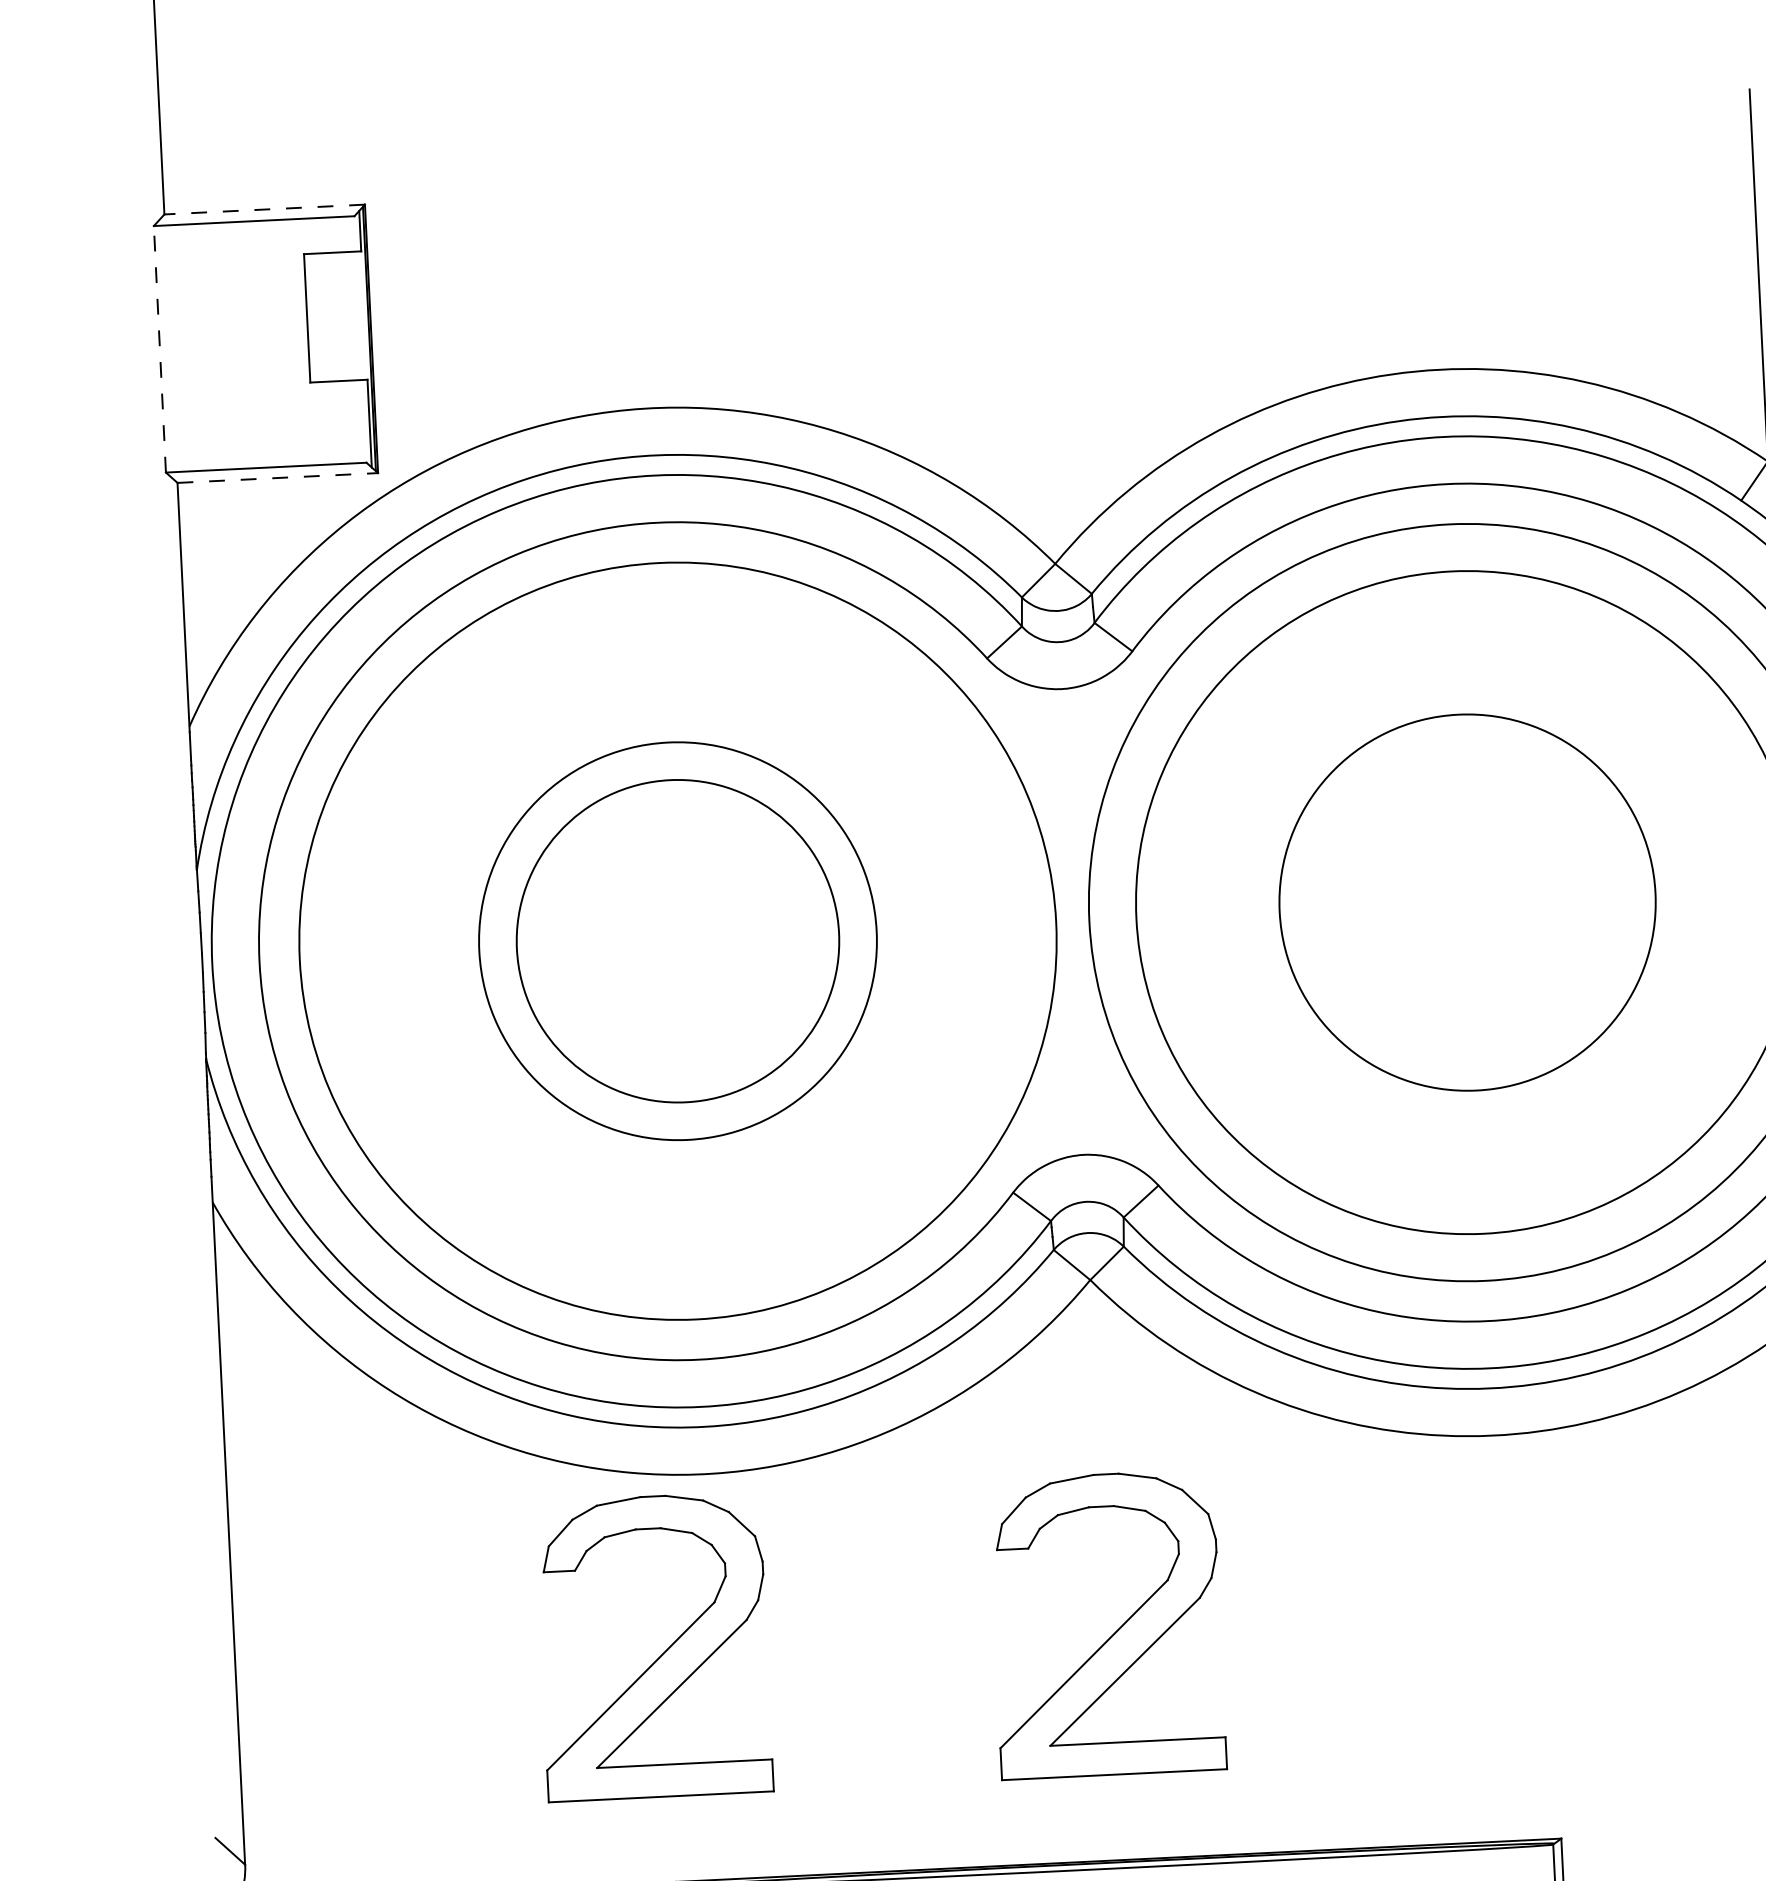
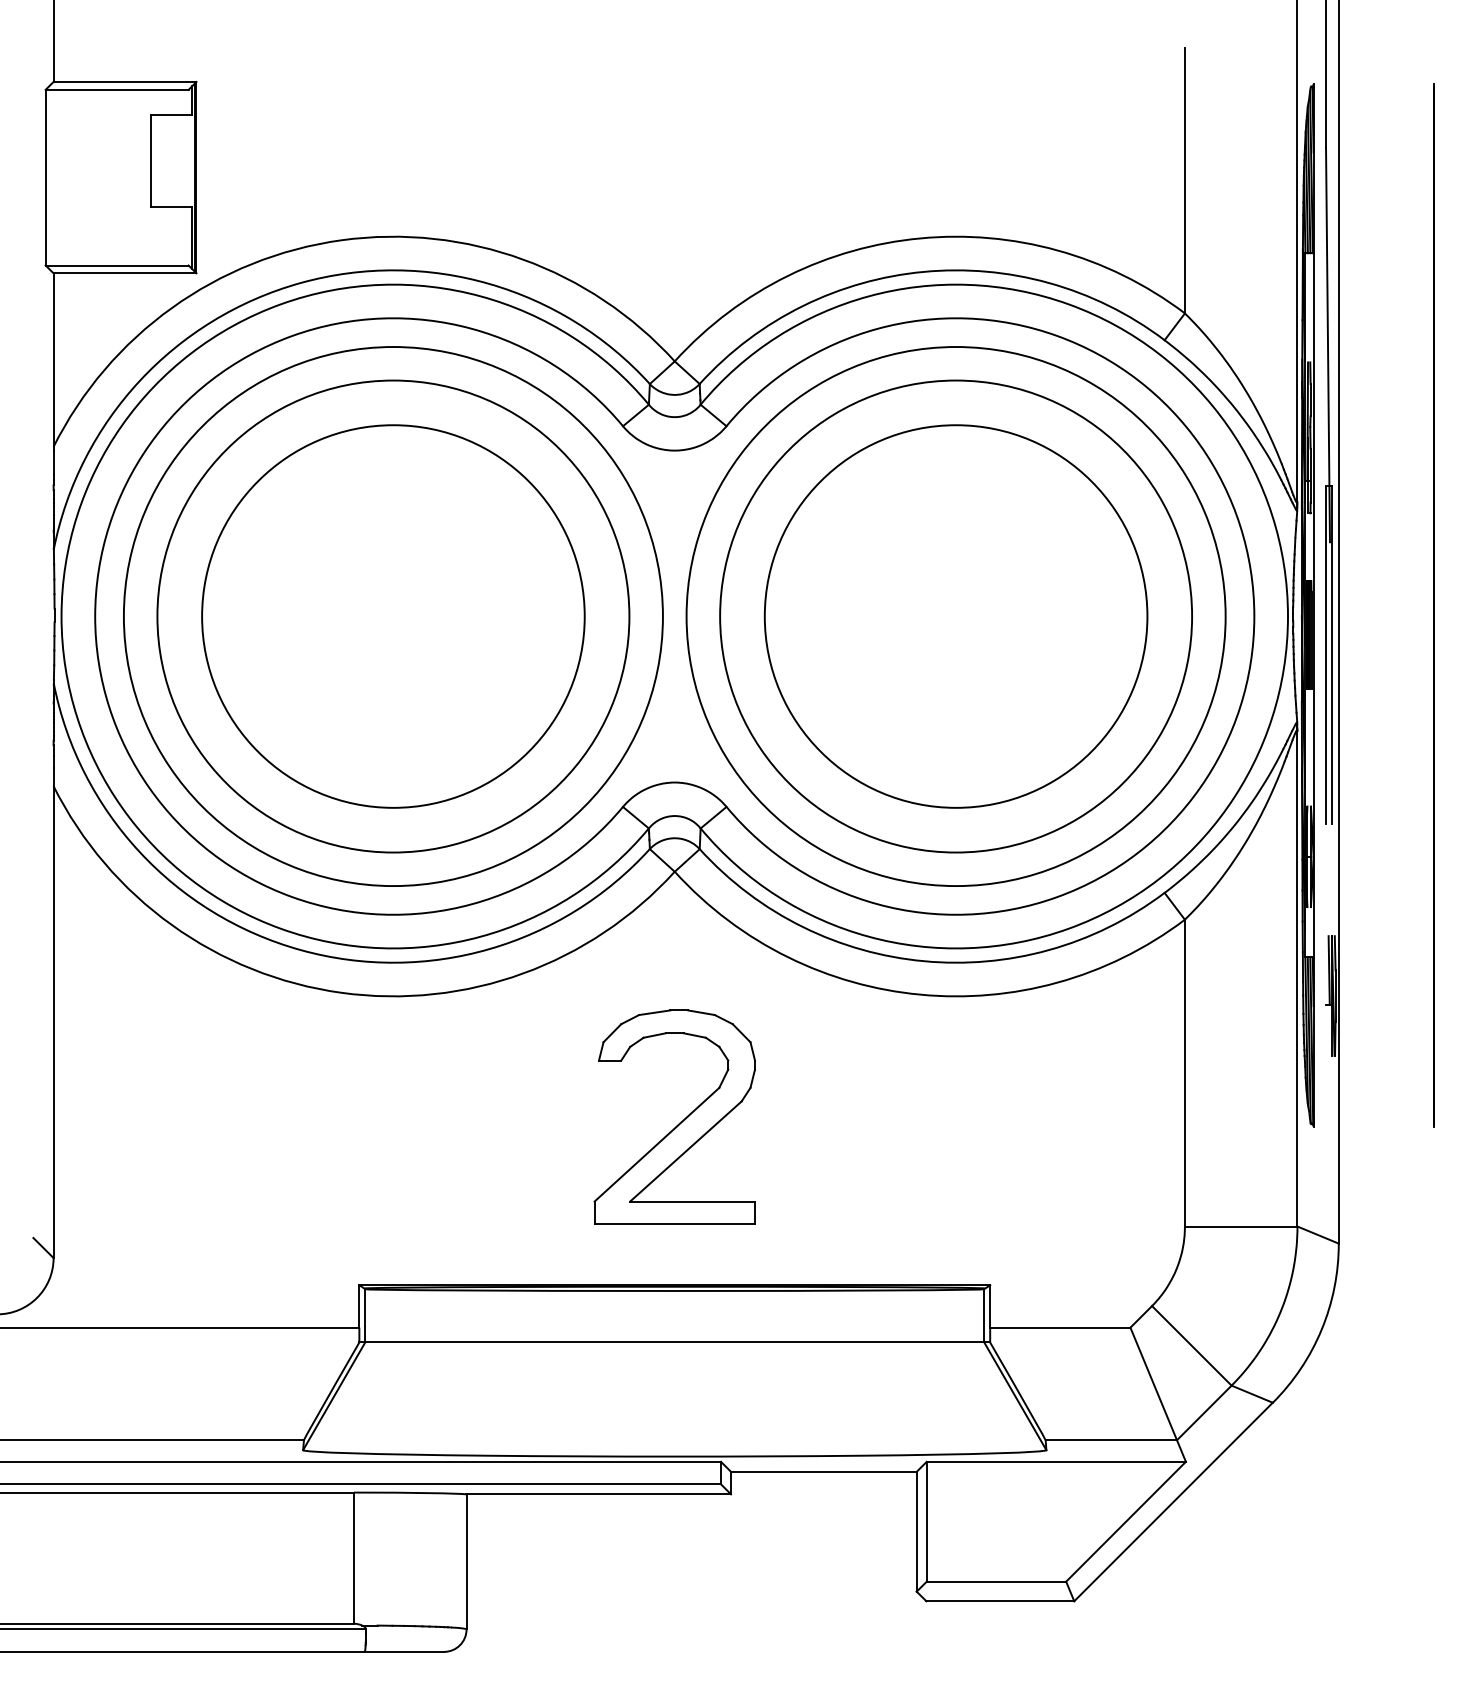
line: (263, 208) -> (124, 81), dashed -> solid
line: (159, 349) -> (45, 177), dashed -> solid
line: (278, 478) -> (125, 273), dashed -> solid
circle: (1466, 902) -> (955, 616), size x1.43
circle: (678, 941) -> (393, 616), size x1.67
circle: (678, 941) -> (393, 616), size x1.67
part: (662, 1652) -> (357, 1121), removed

